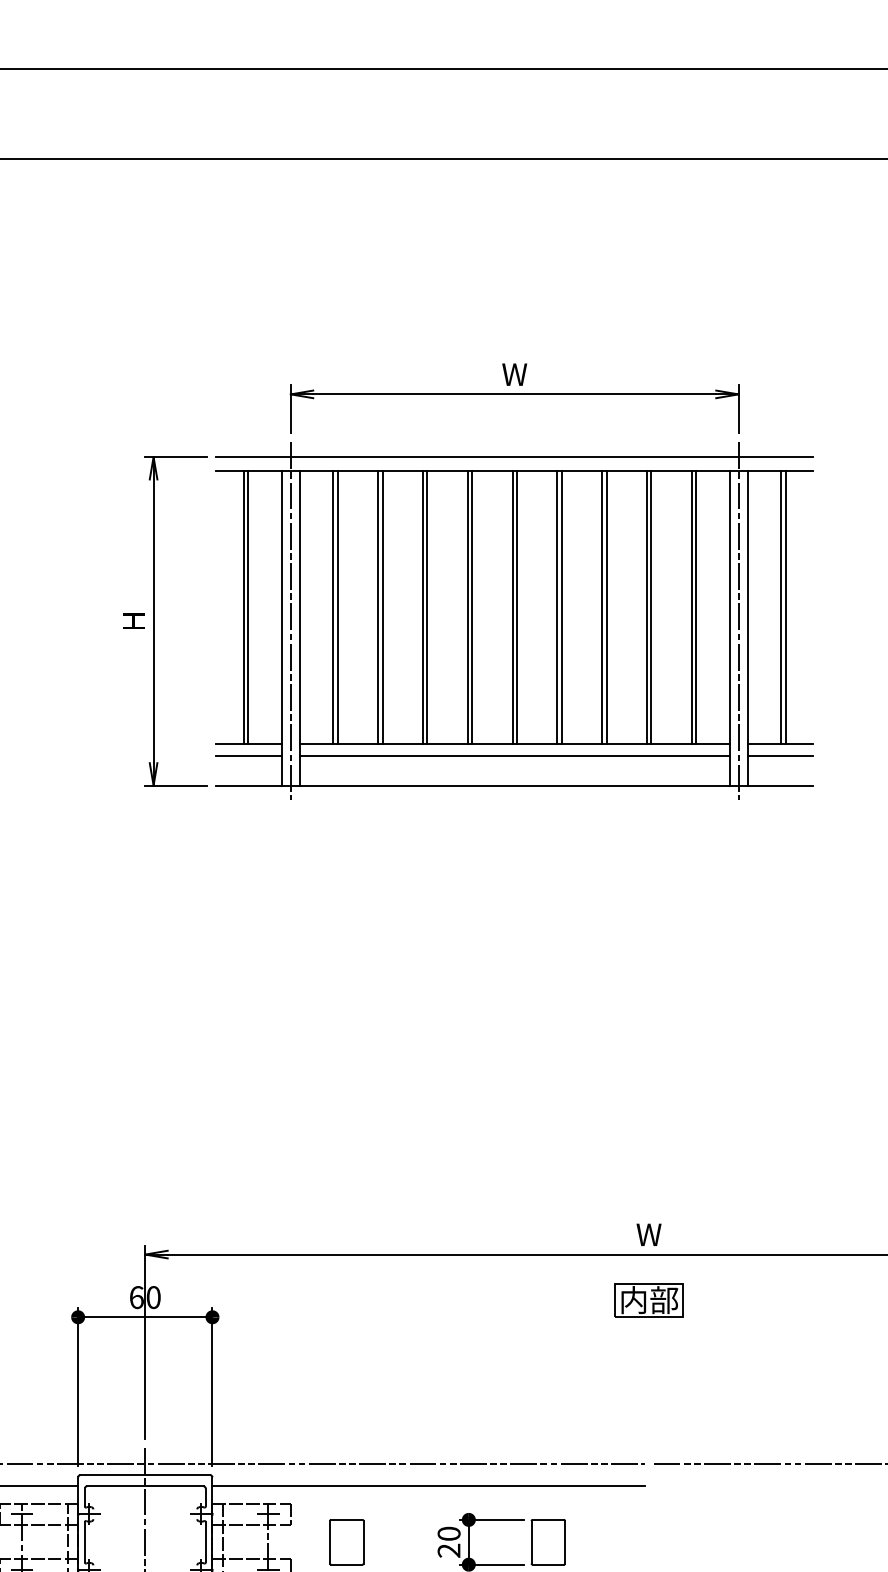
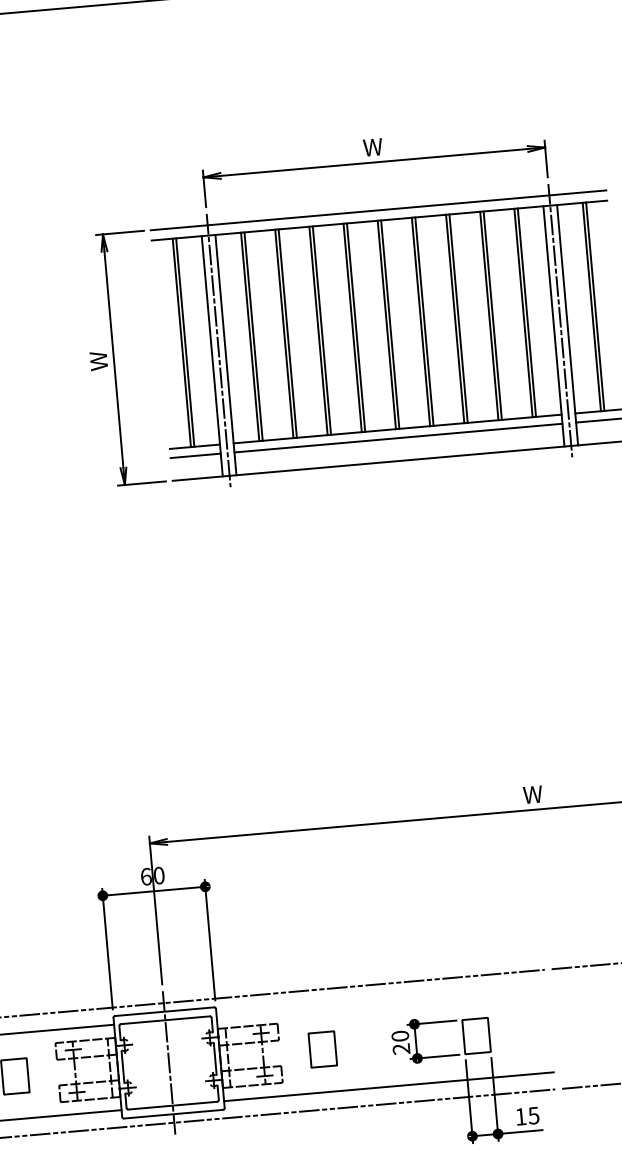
text: (133, 621) -> (98, 361), H -> W
part: (648, 1300) -> (536, 844), removed
line: (428, 1486) -> (381, 1001), removed

